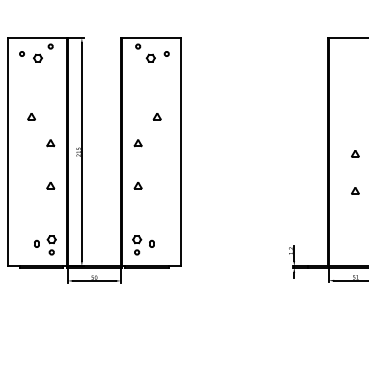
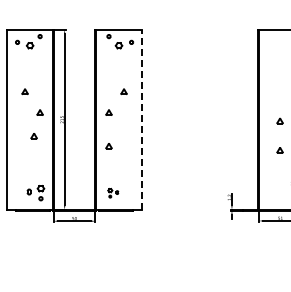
line: (180, 151) -> (142, 119), solid -> dashed
part: (49, 186) -> (33, 136), moved
part: (143, 245) -> (113, 193), size x0.6

